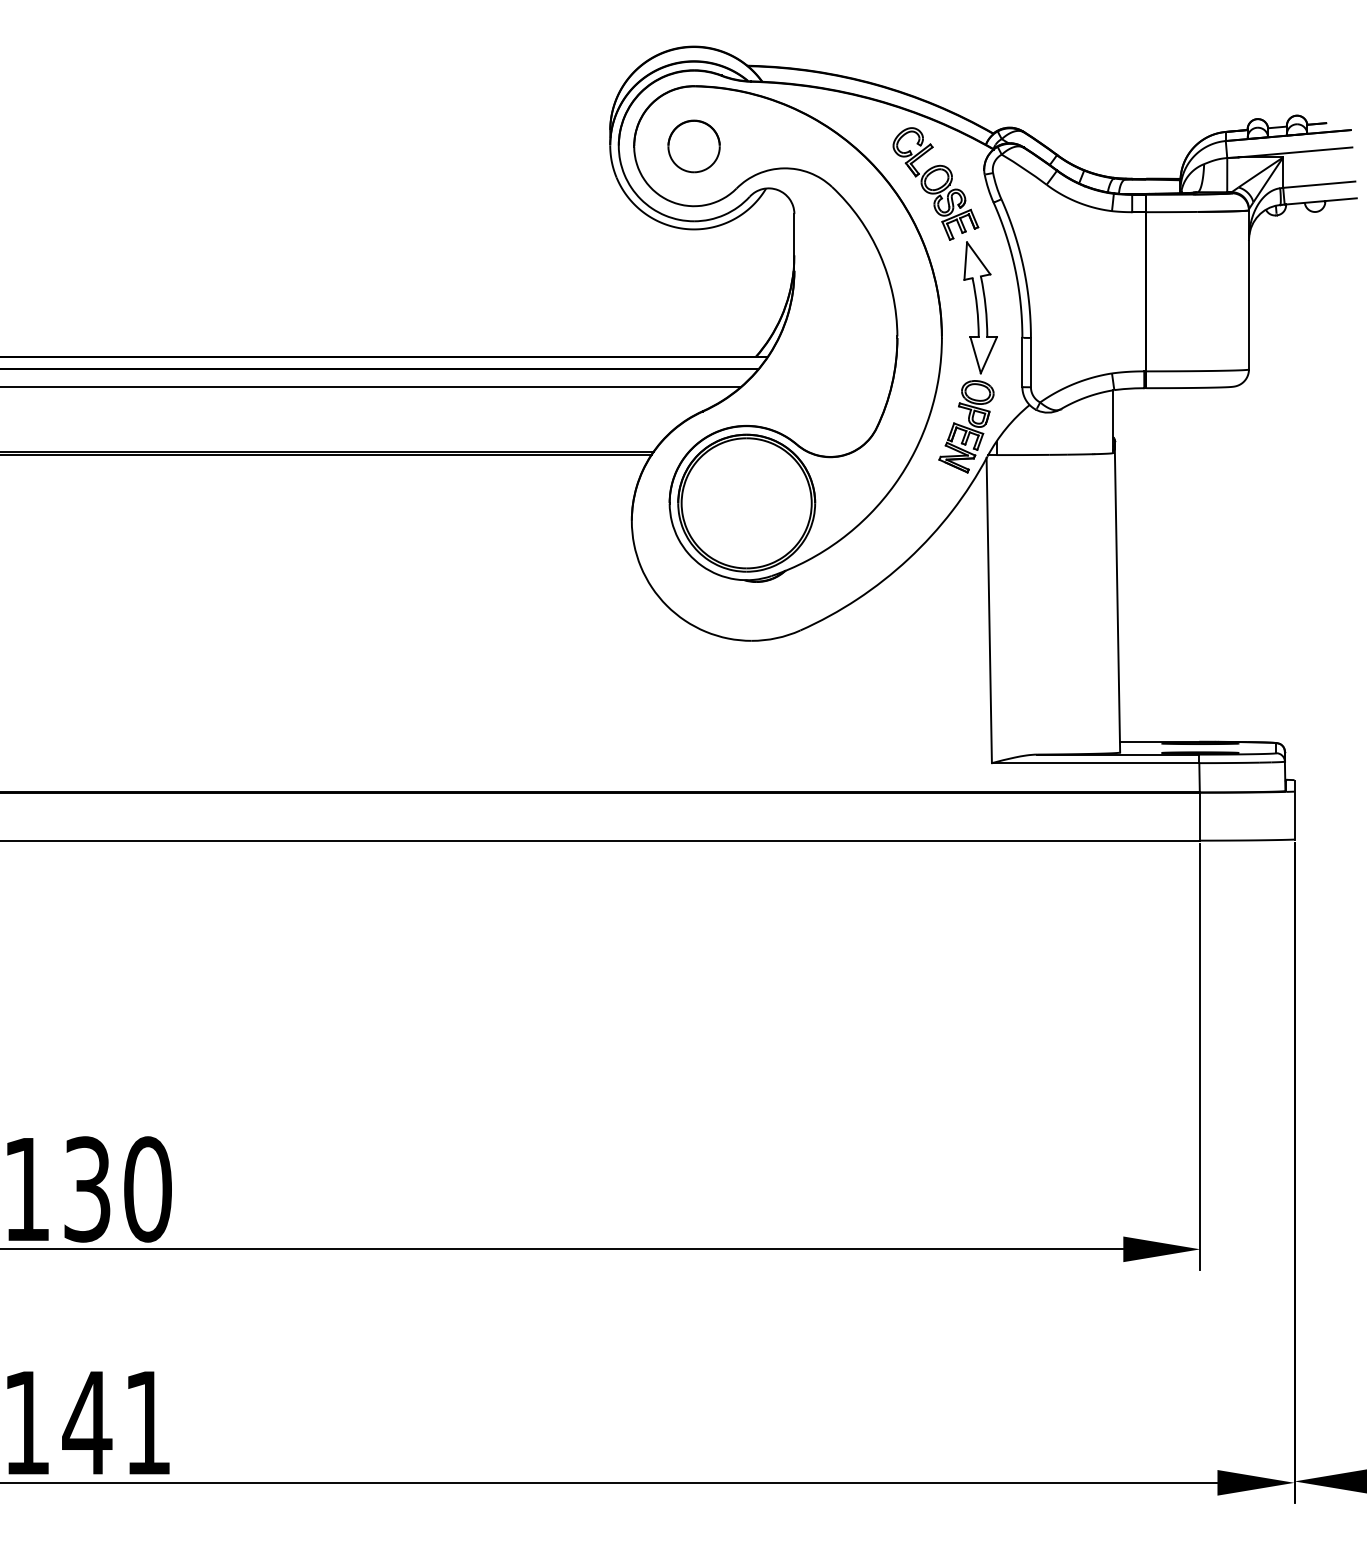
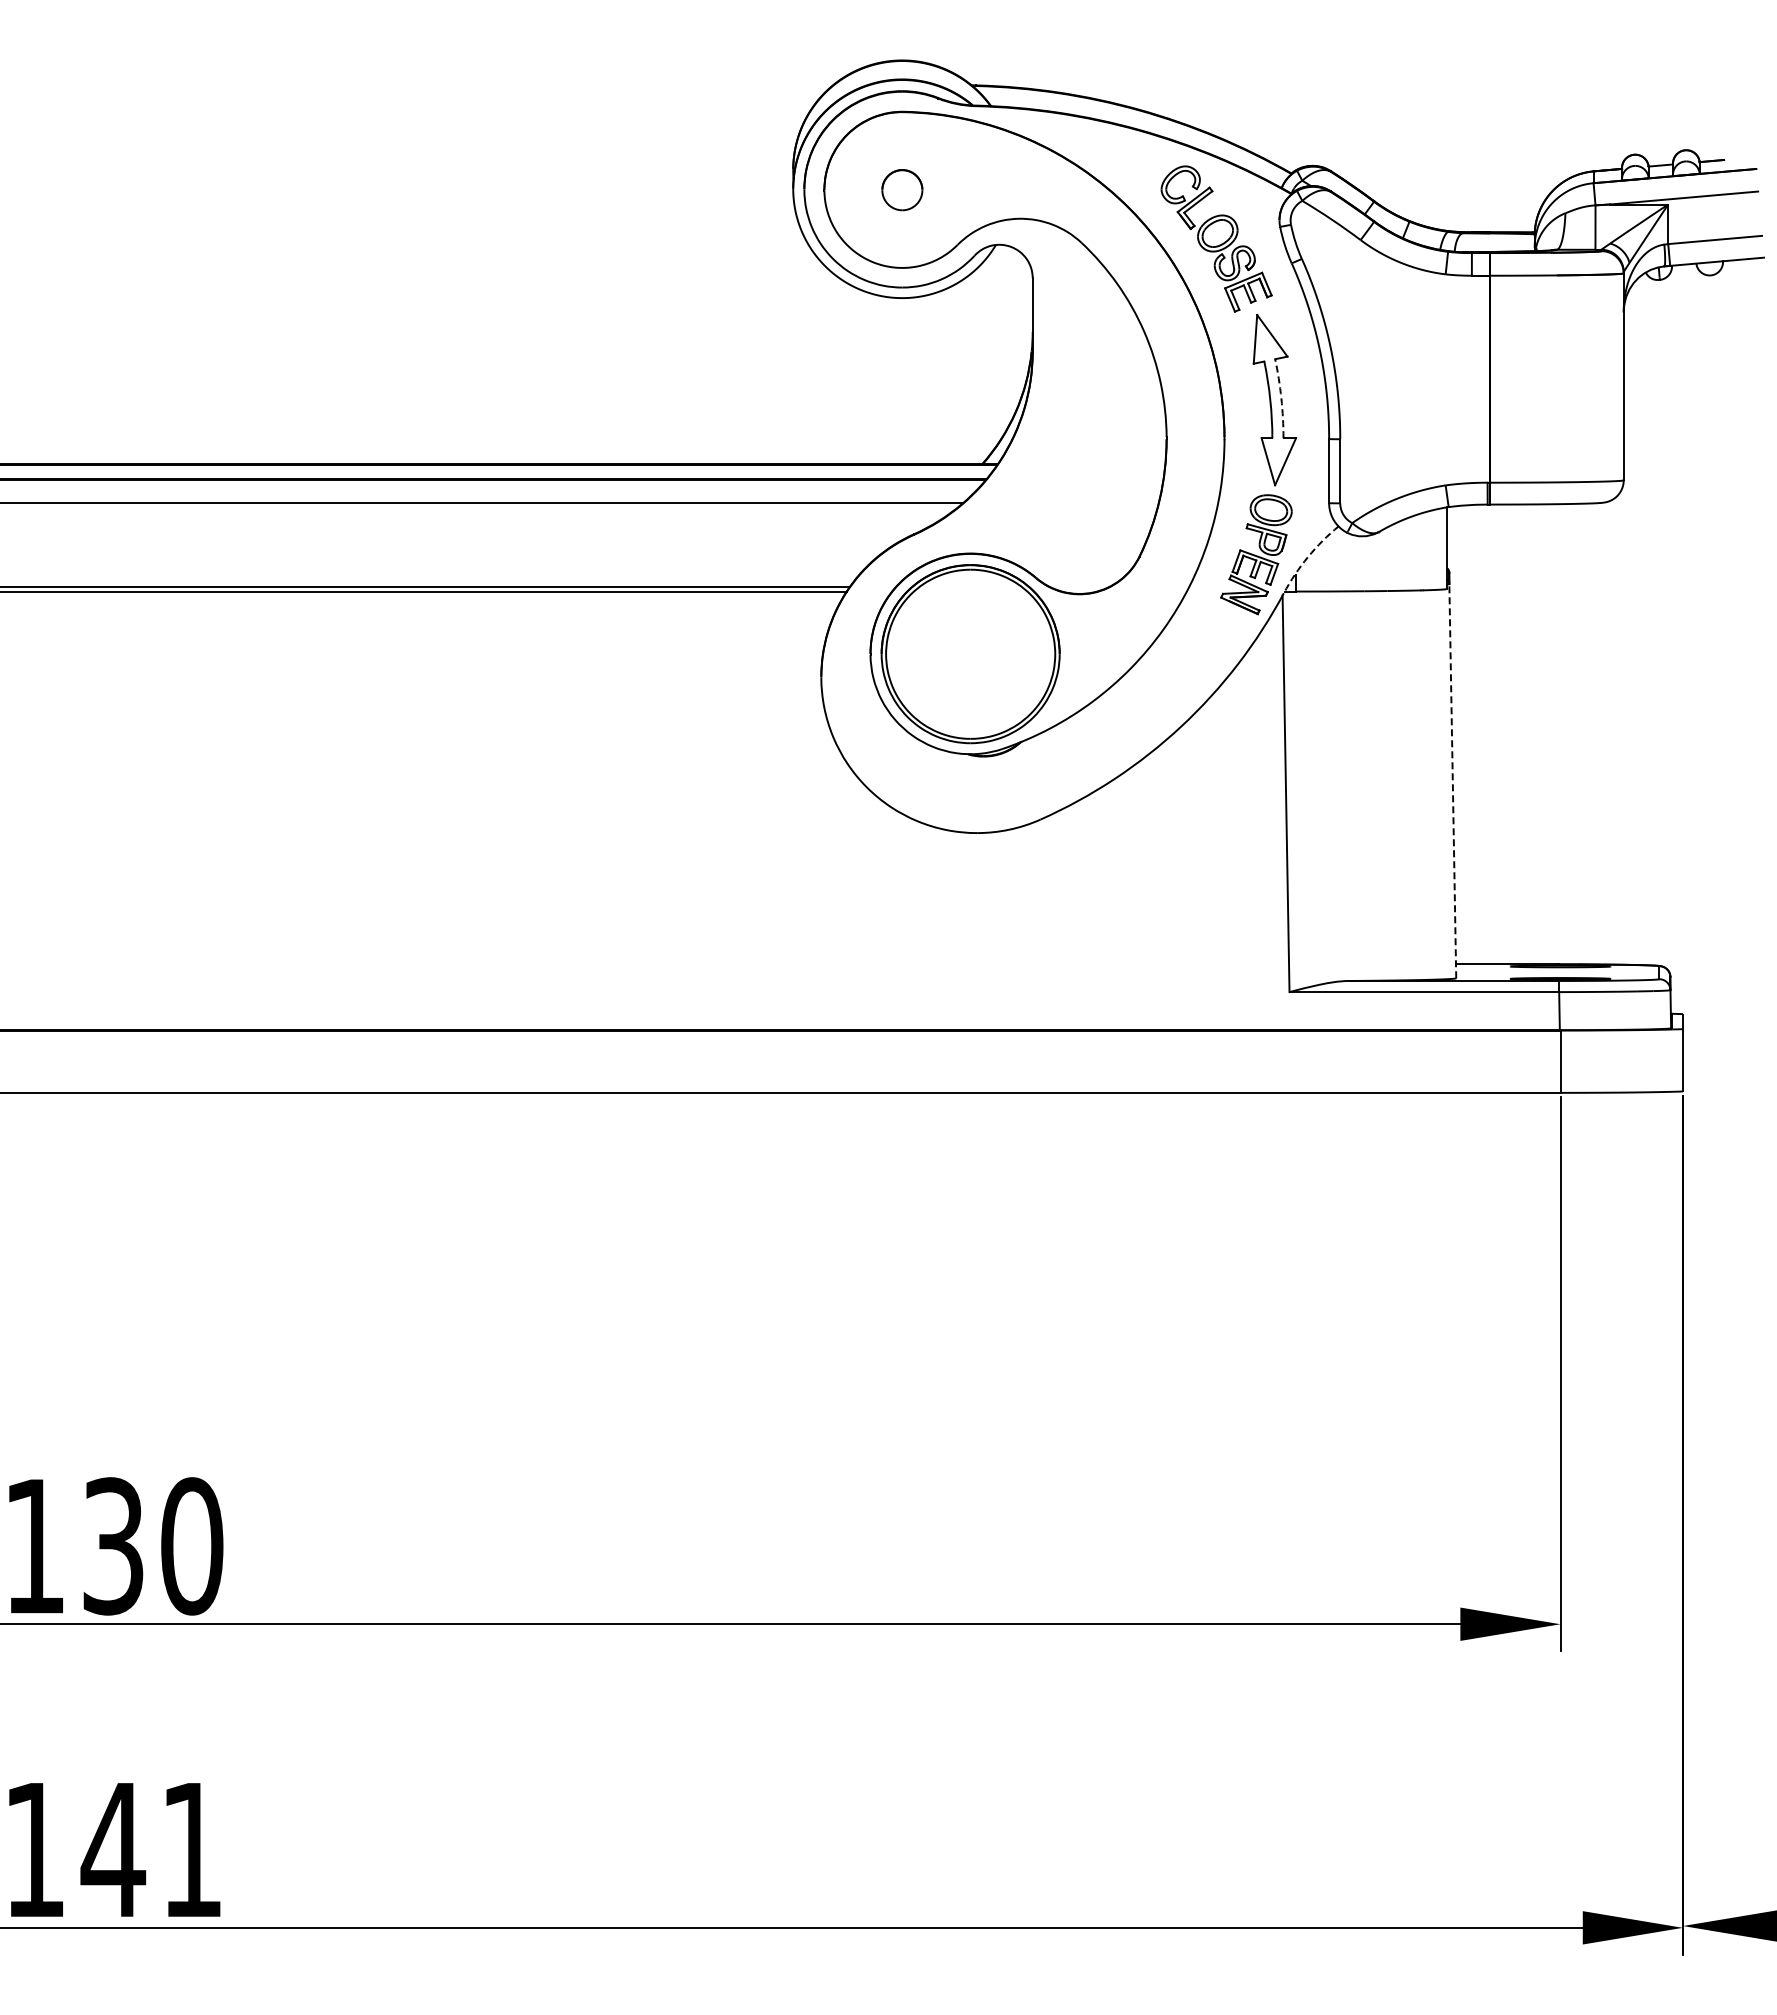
part: (694, 145) -> (902, 189), size x0.6
arc: (985, 306) -> (1281, 398), solid -> dashed
arc: (1006, 428) -> (1308, 557), solid -> dashed
line: (1117, 600) -> (1452, 780), solid -> dashed

